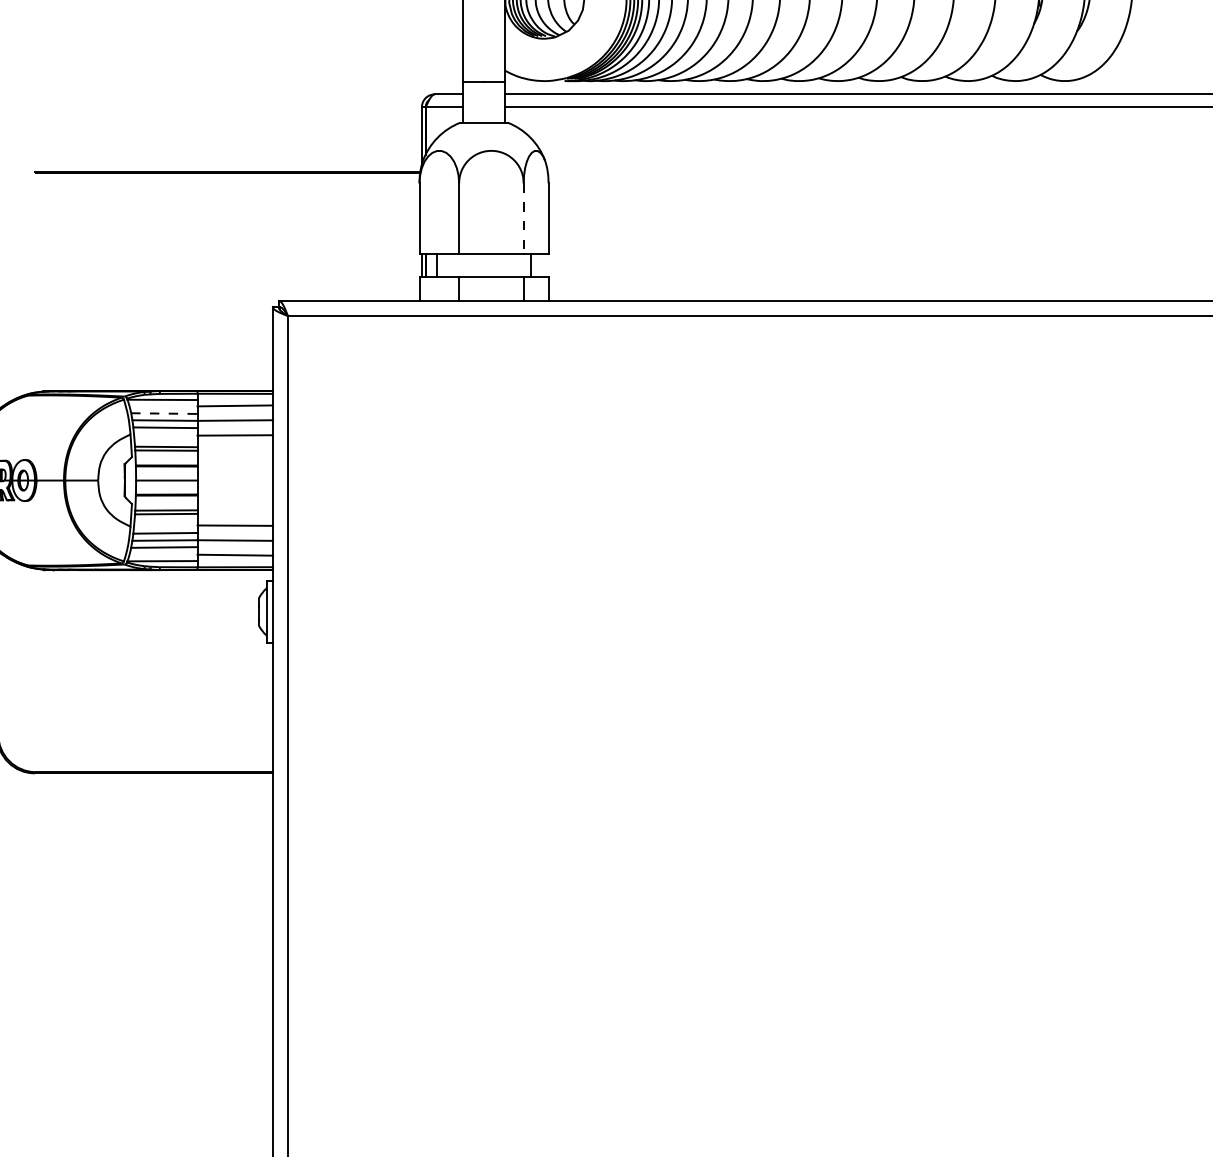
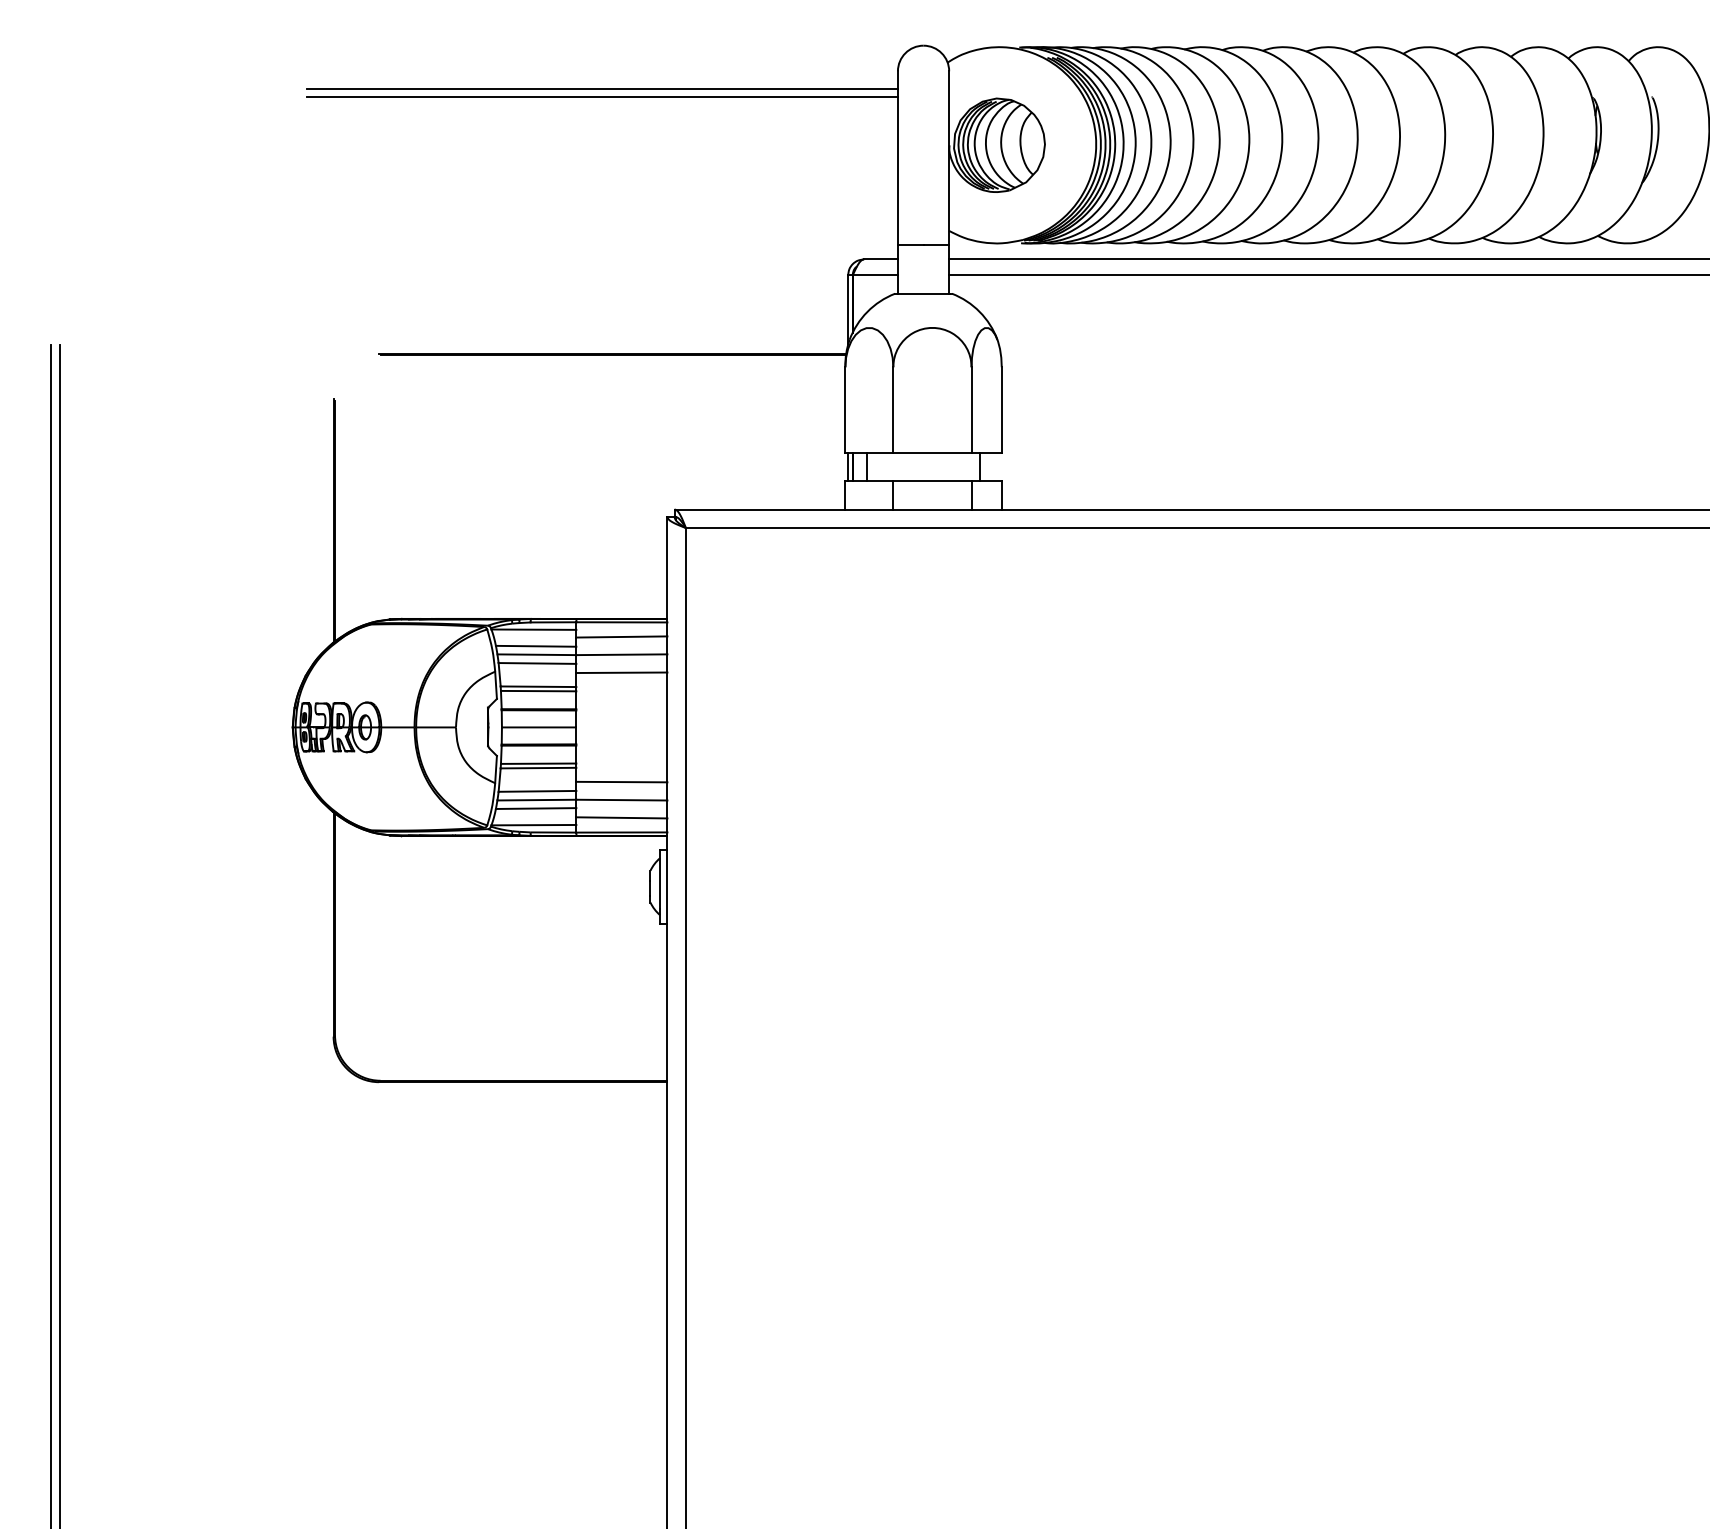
line: (523, 218) -> (971, 409), dashed -> solid
line: (164, 413) -> (536, 646), dashed -> solid

